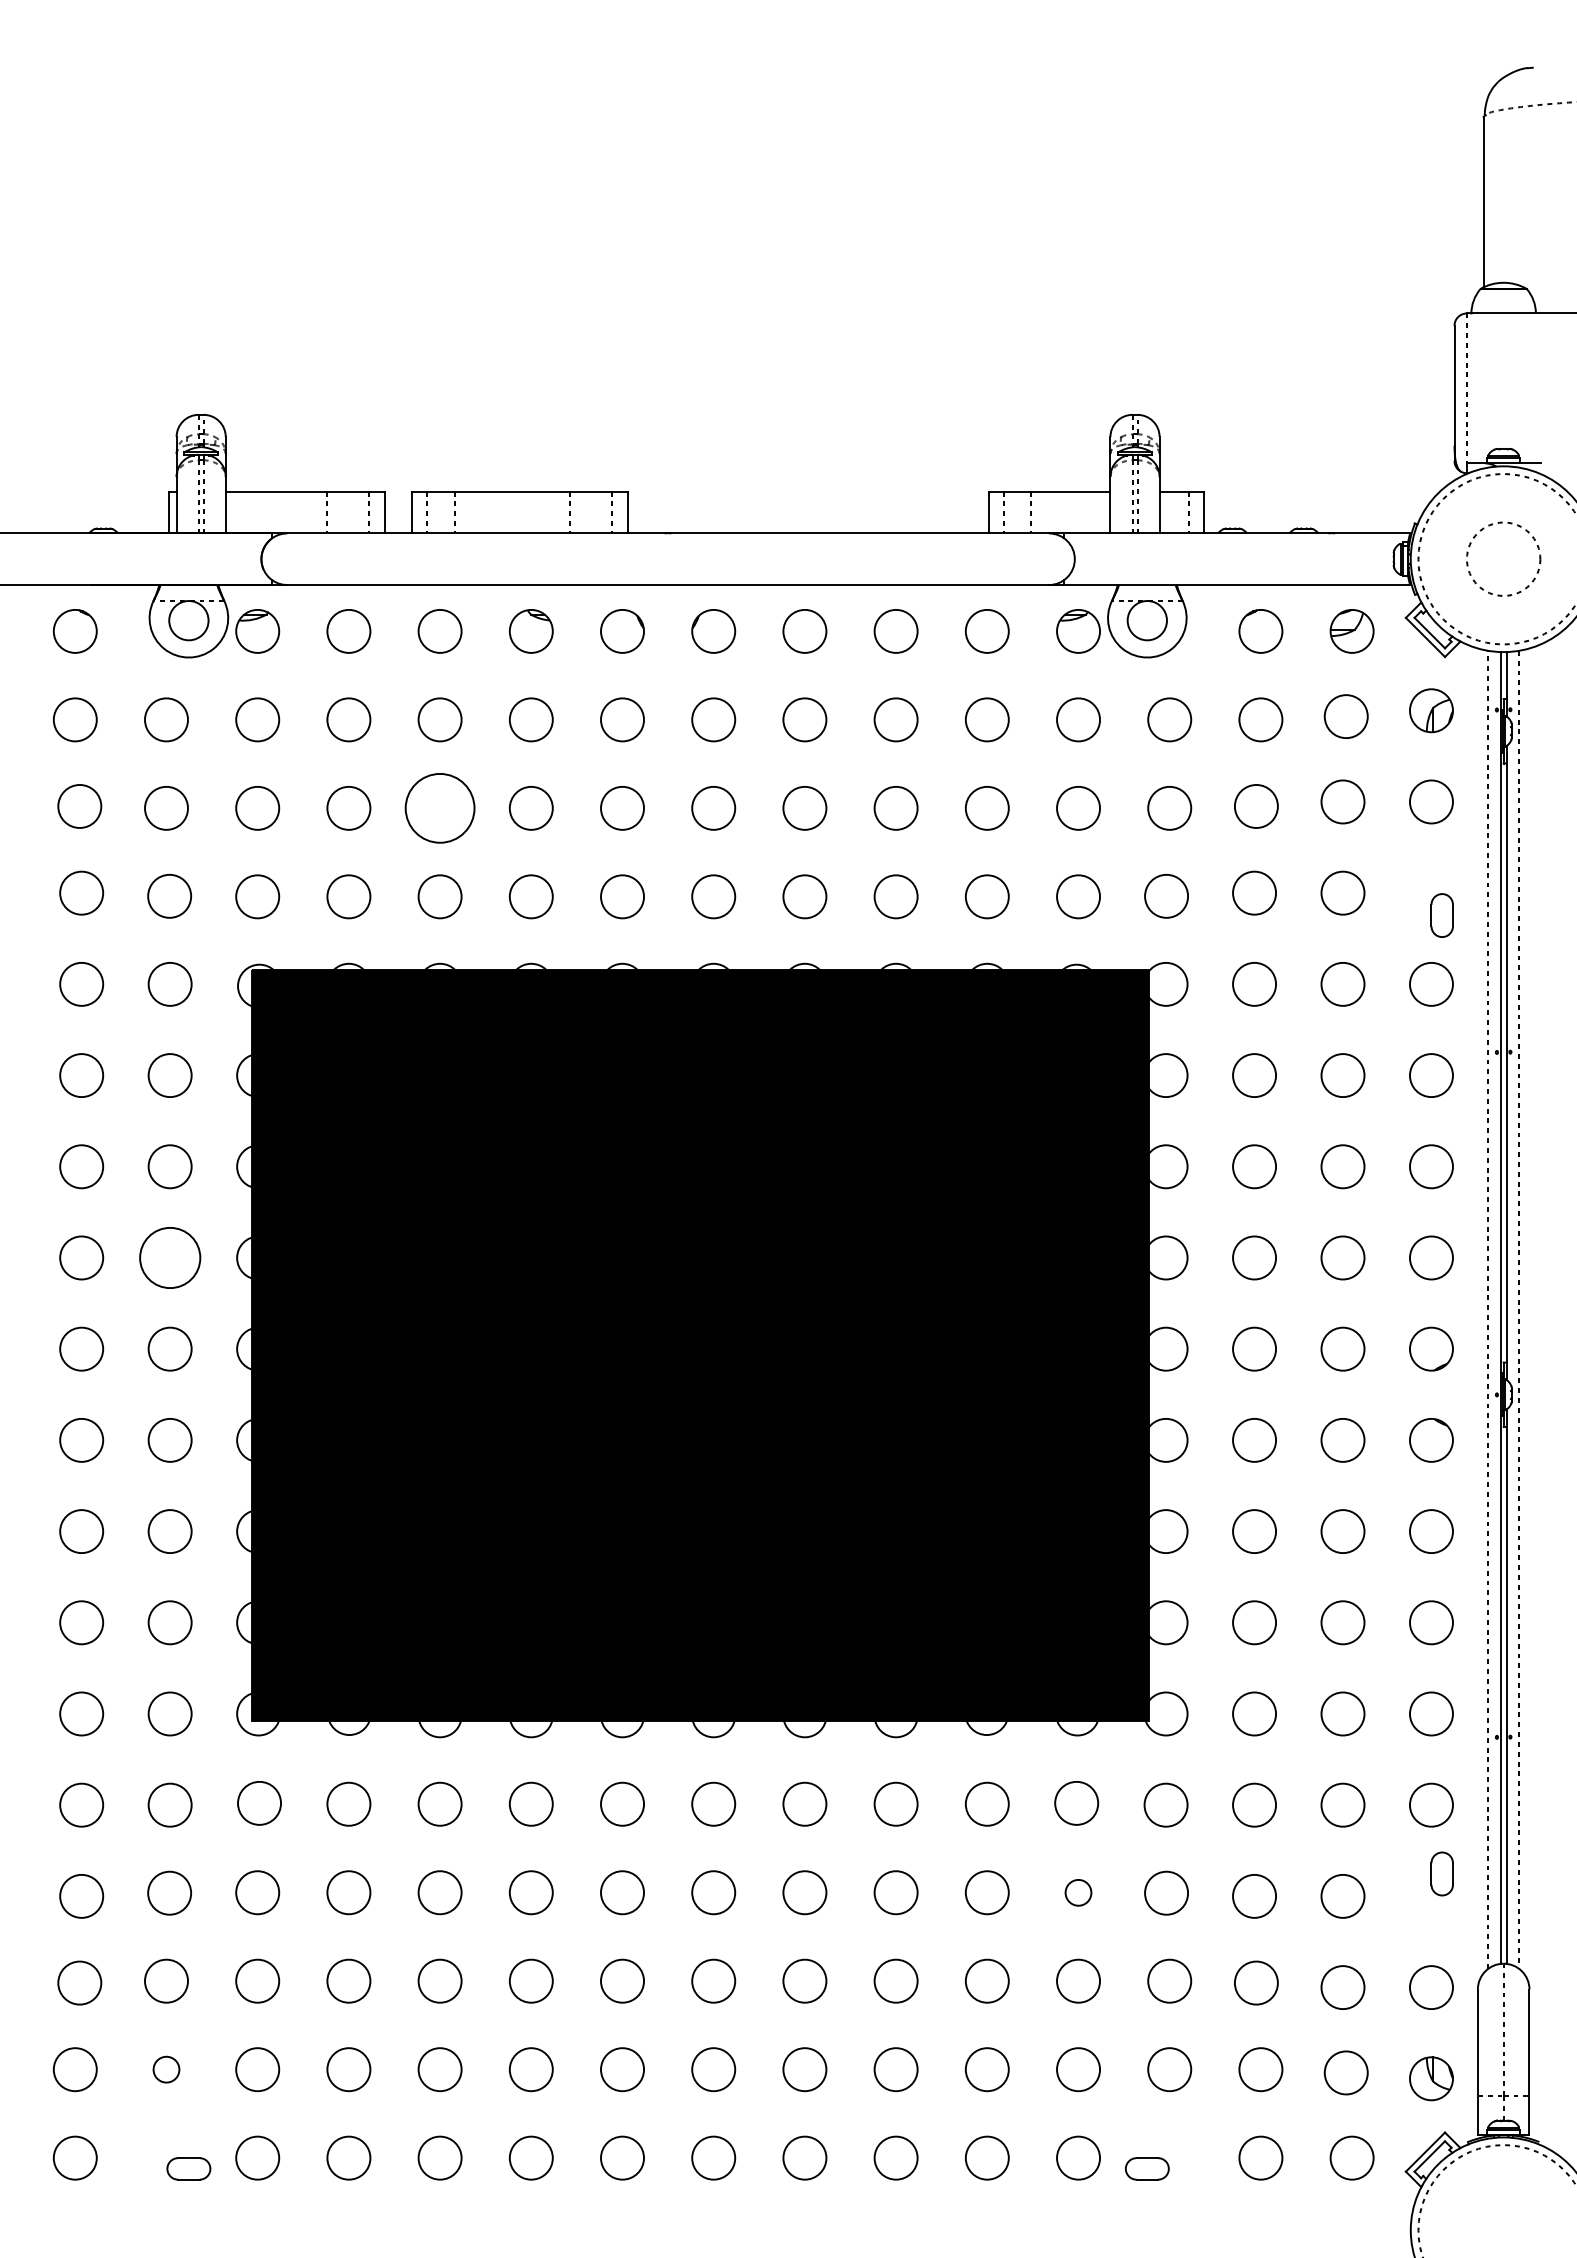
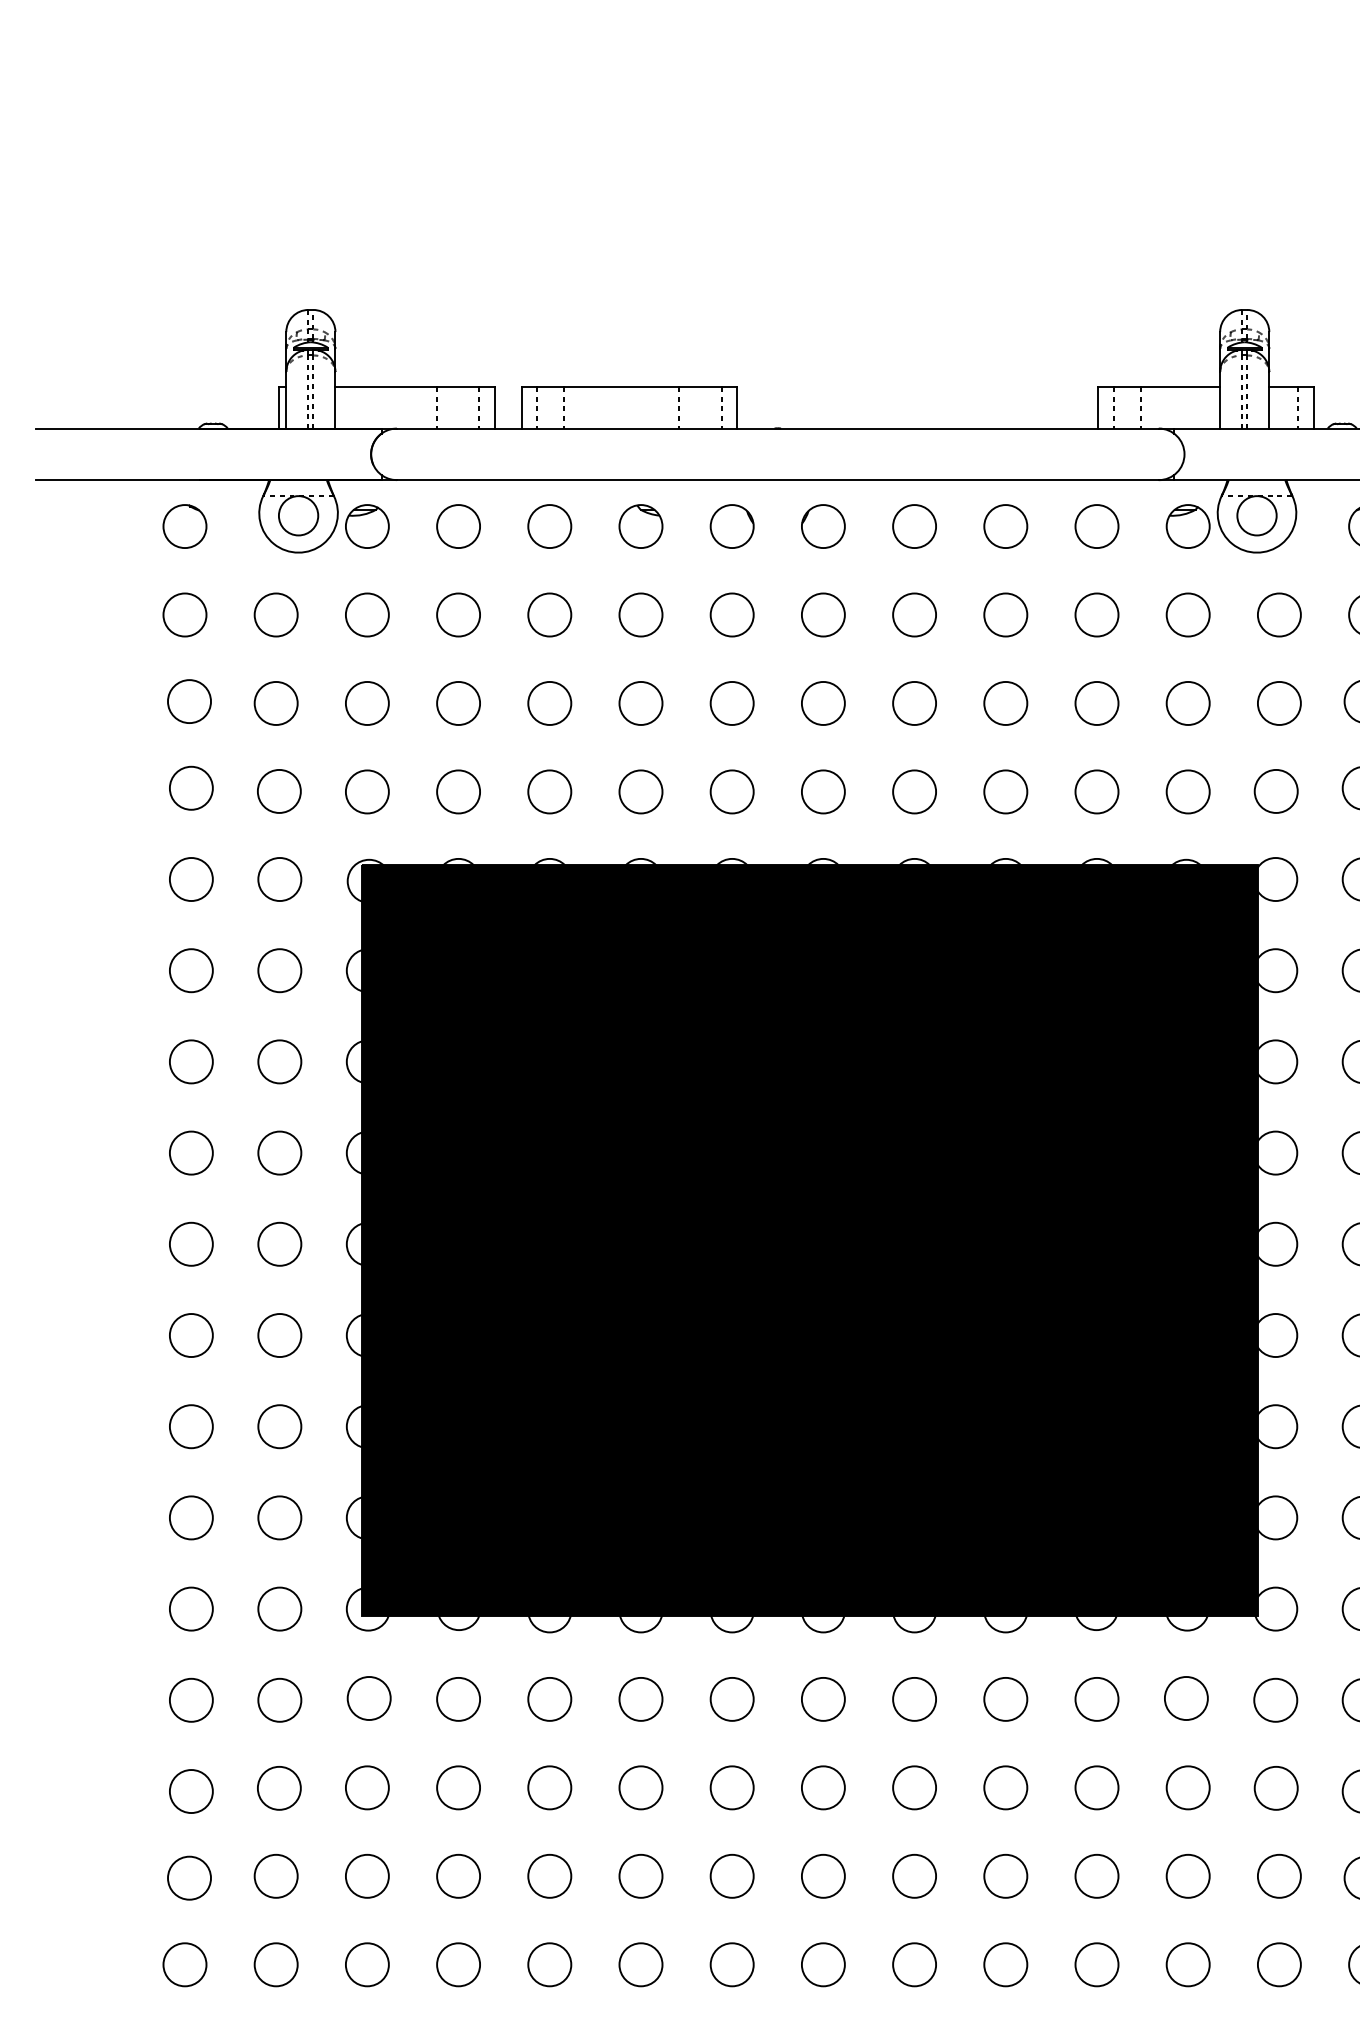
circle: (439, 807) -> (549, 702), size x0.62
circle: (169, 1257) -> (279, 1152), size x0.71
circle: (1078, 1892) -> (1188, 1787), size x1.67
circle: (166, 2069) -> (276, 1964), size x1.67

